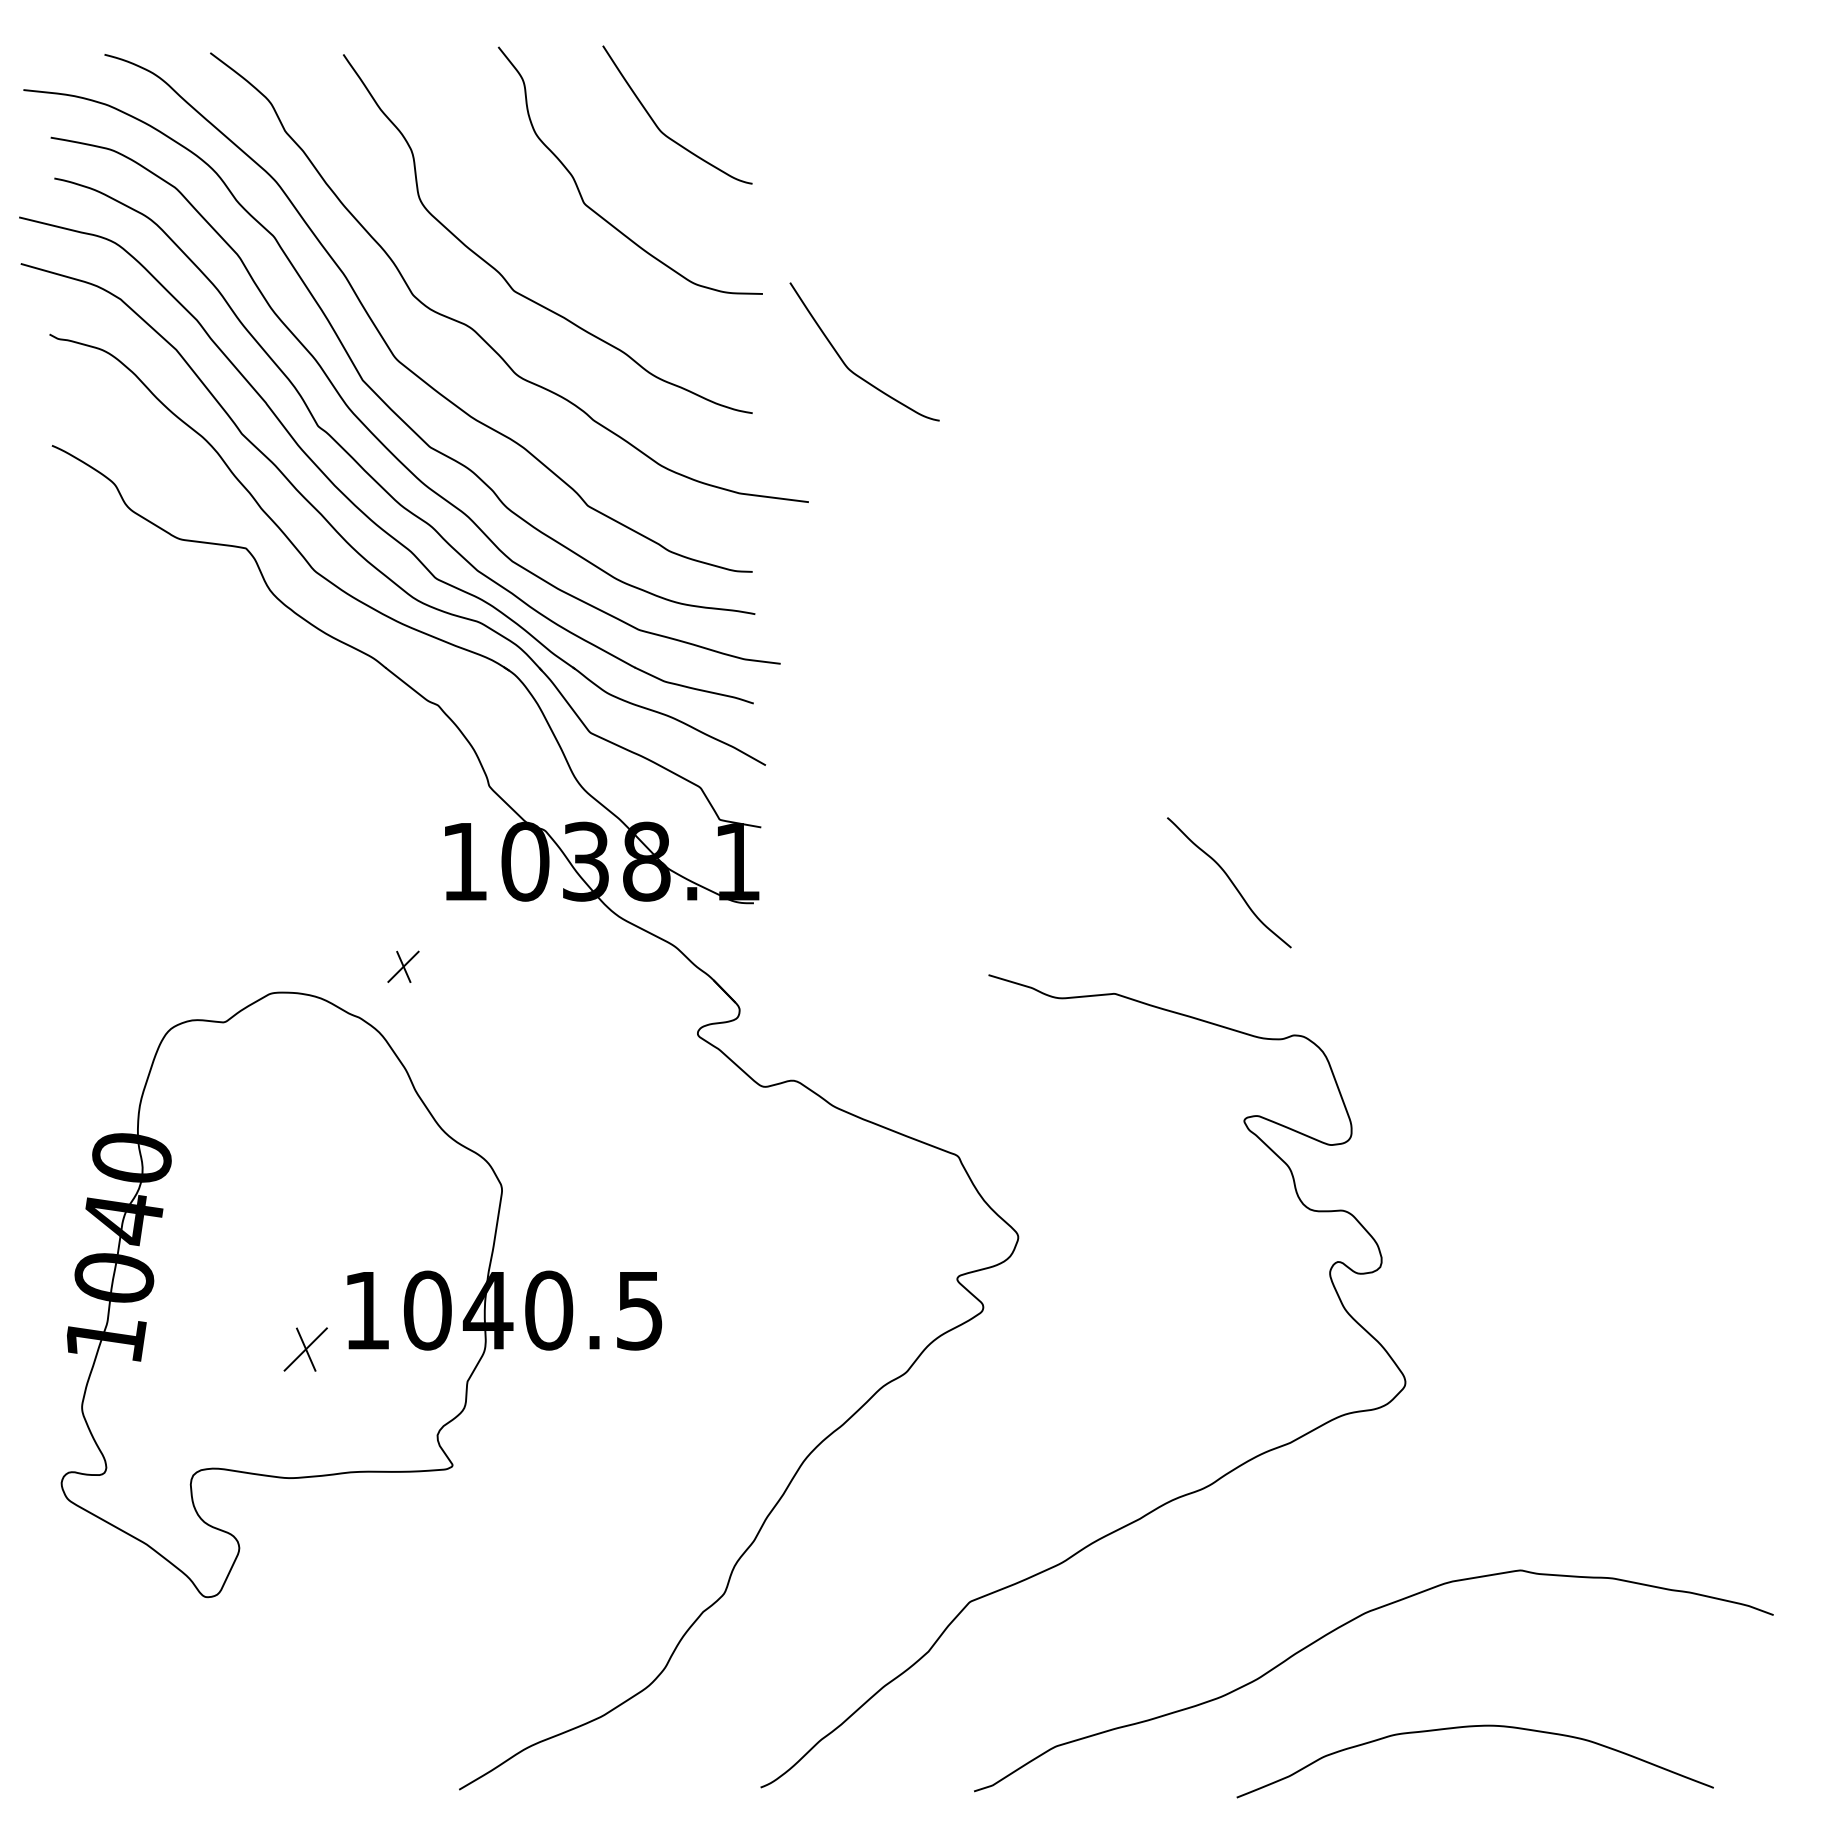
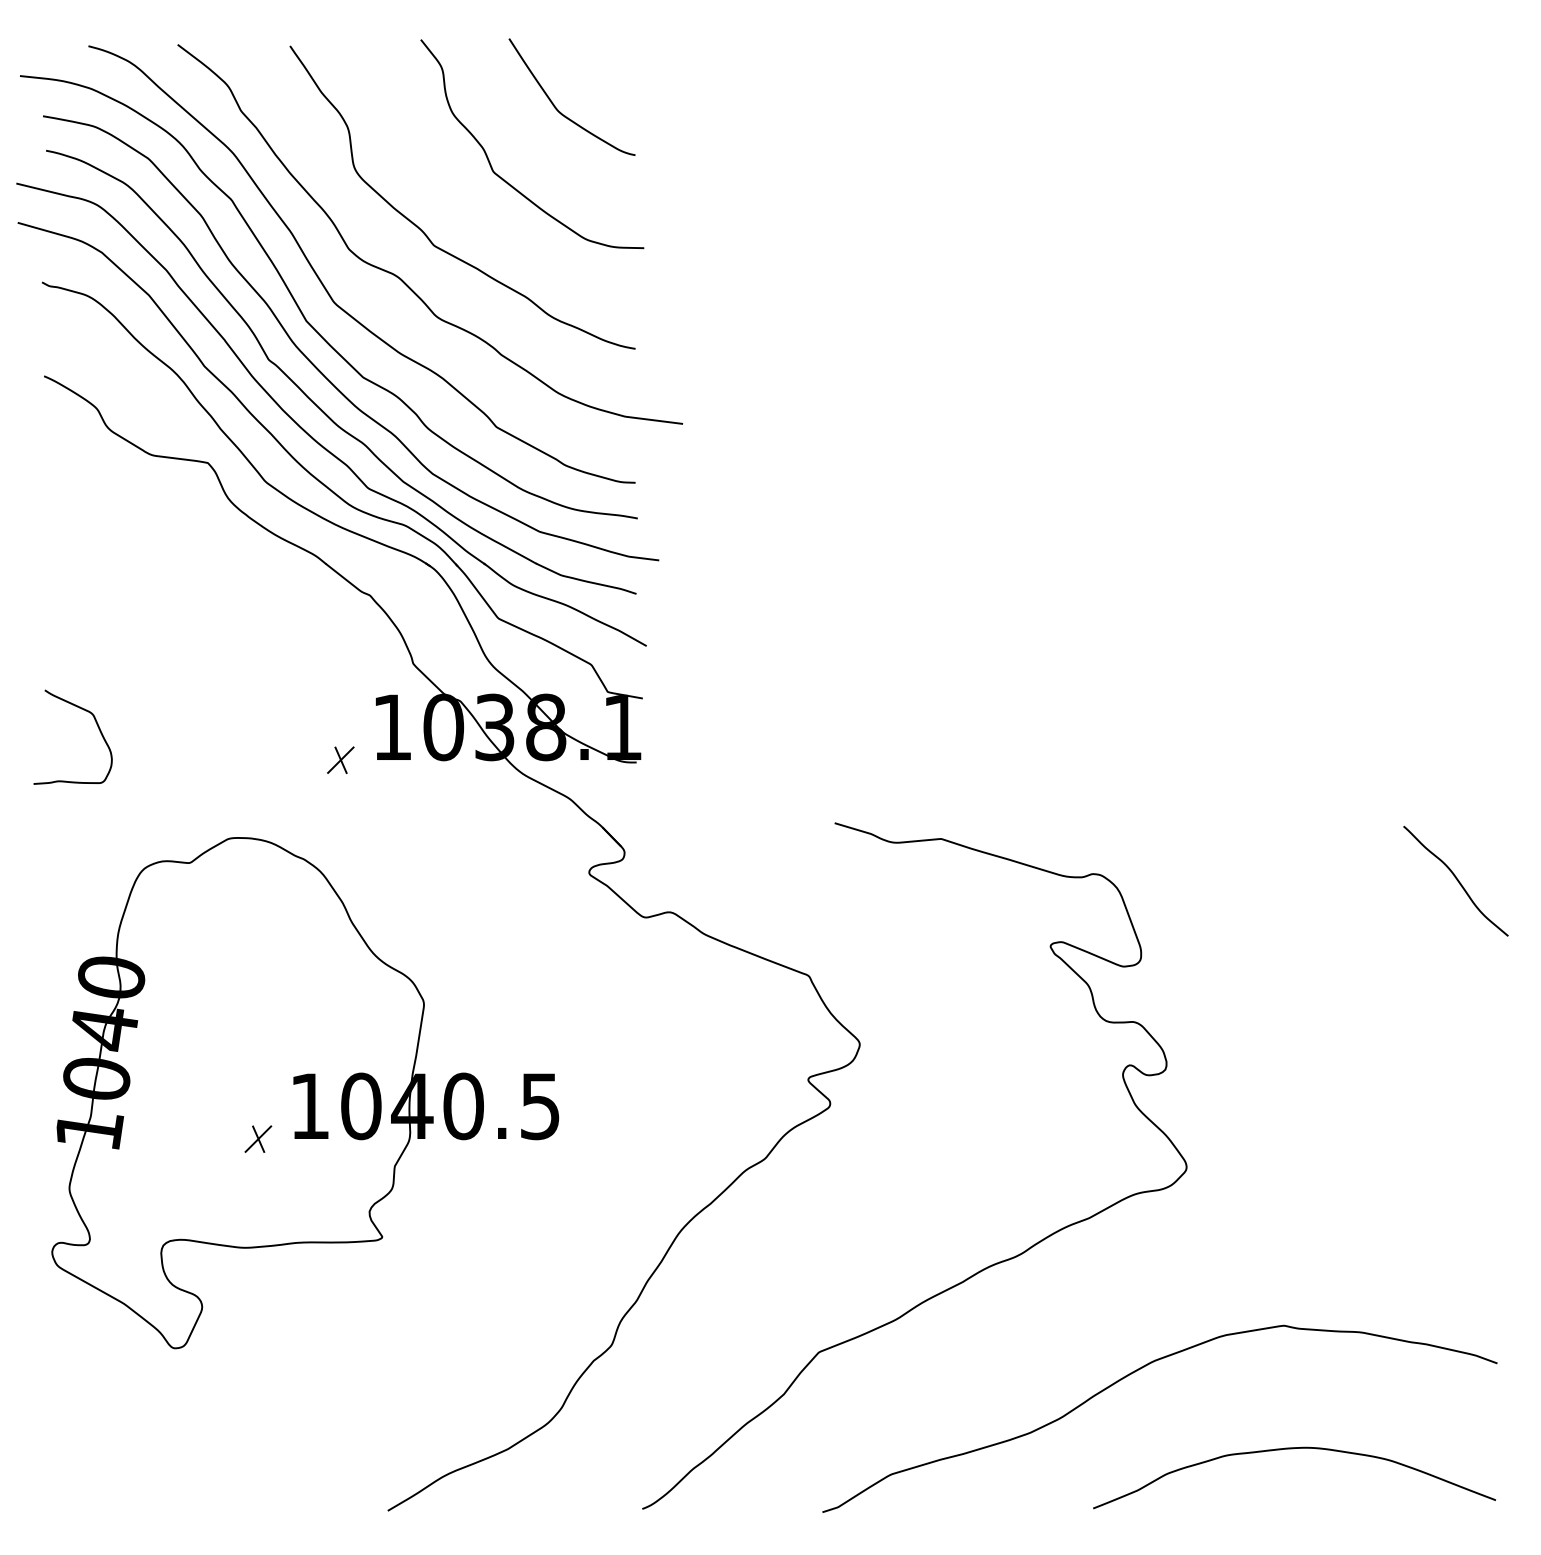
curve: (848, 366) -> (716, 309), removed
curve: (114, 858) -> (96, 724), added
curve: (1229, 881) -> (1456, 880), moved
part: (403, 966) -> (340, 759), moved
part: (305, 1348) -> (258, 1138), size x0.71
curve: (1474, 1727) -> (1293, 1449), moved

